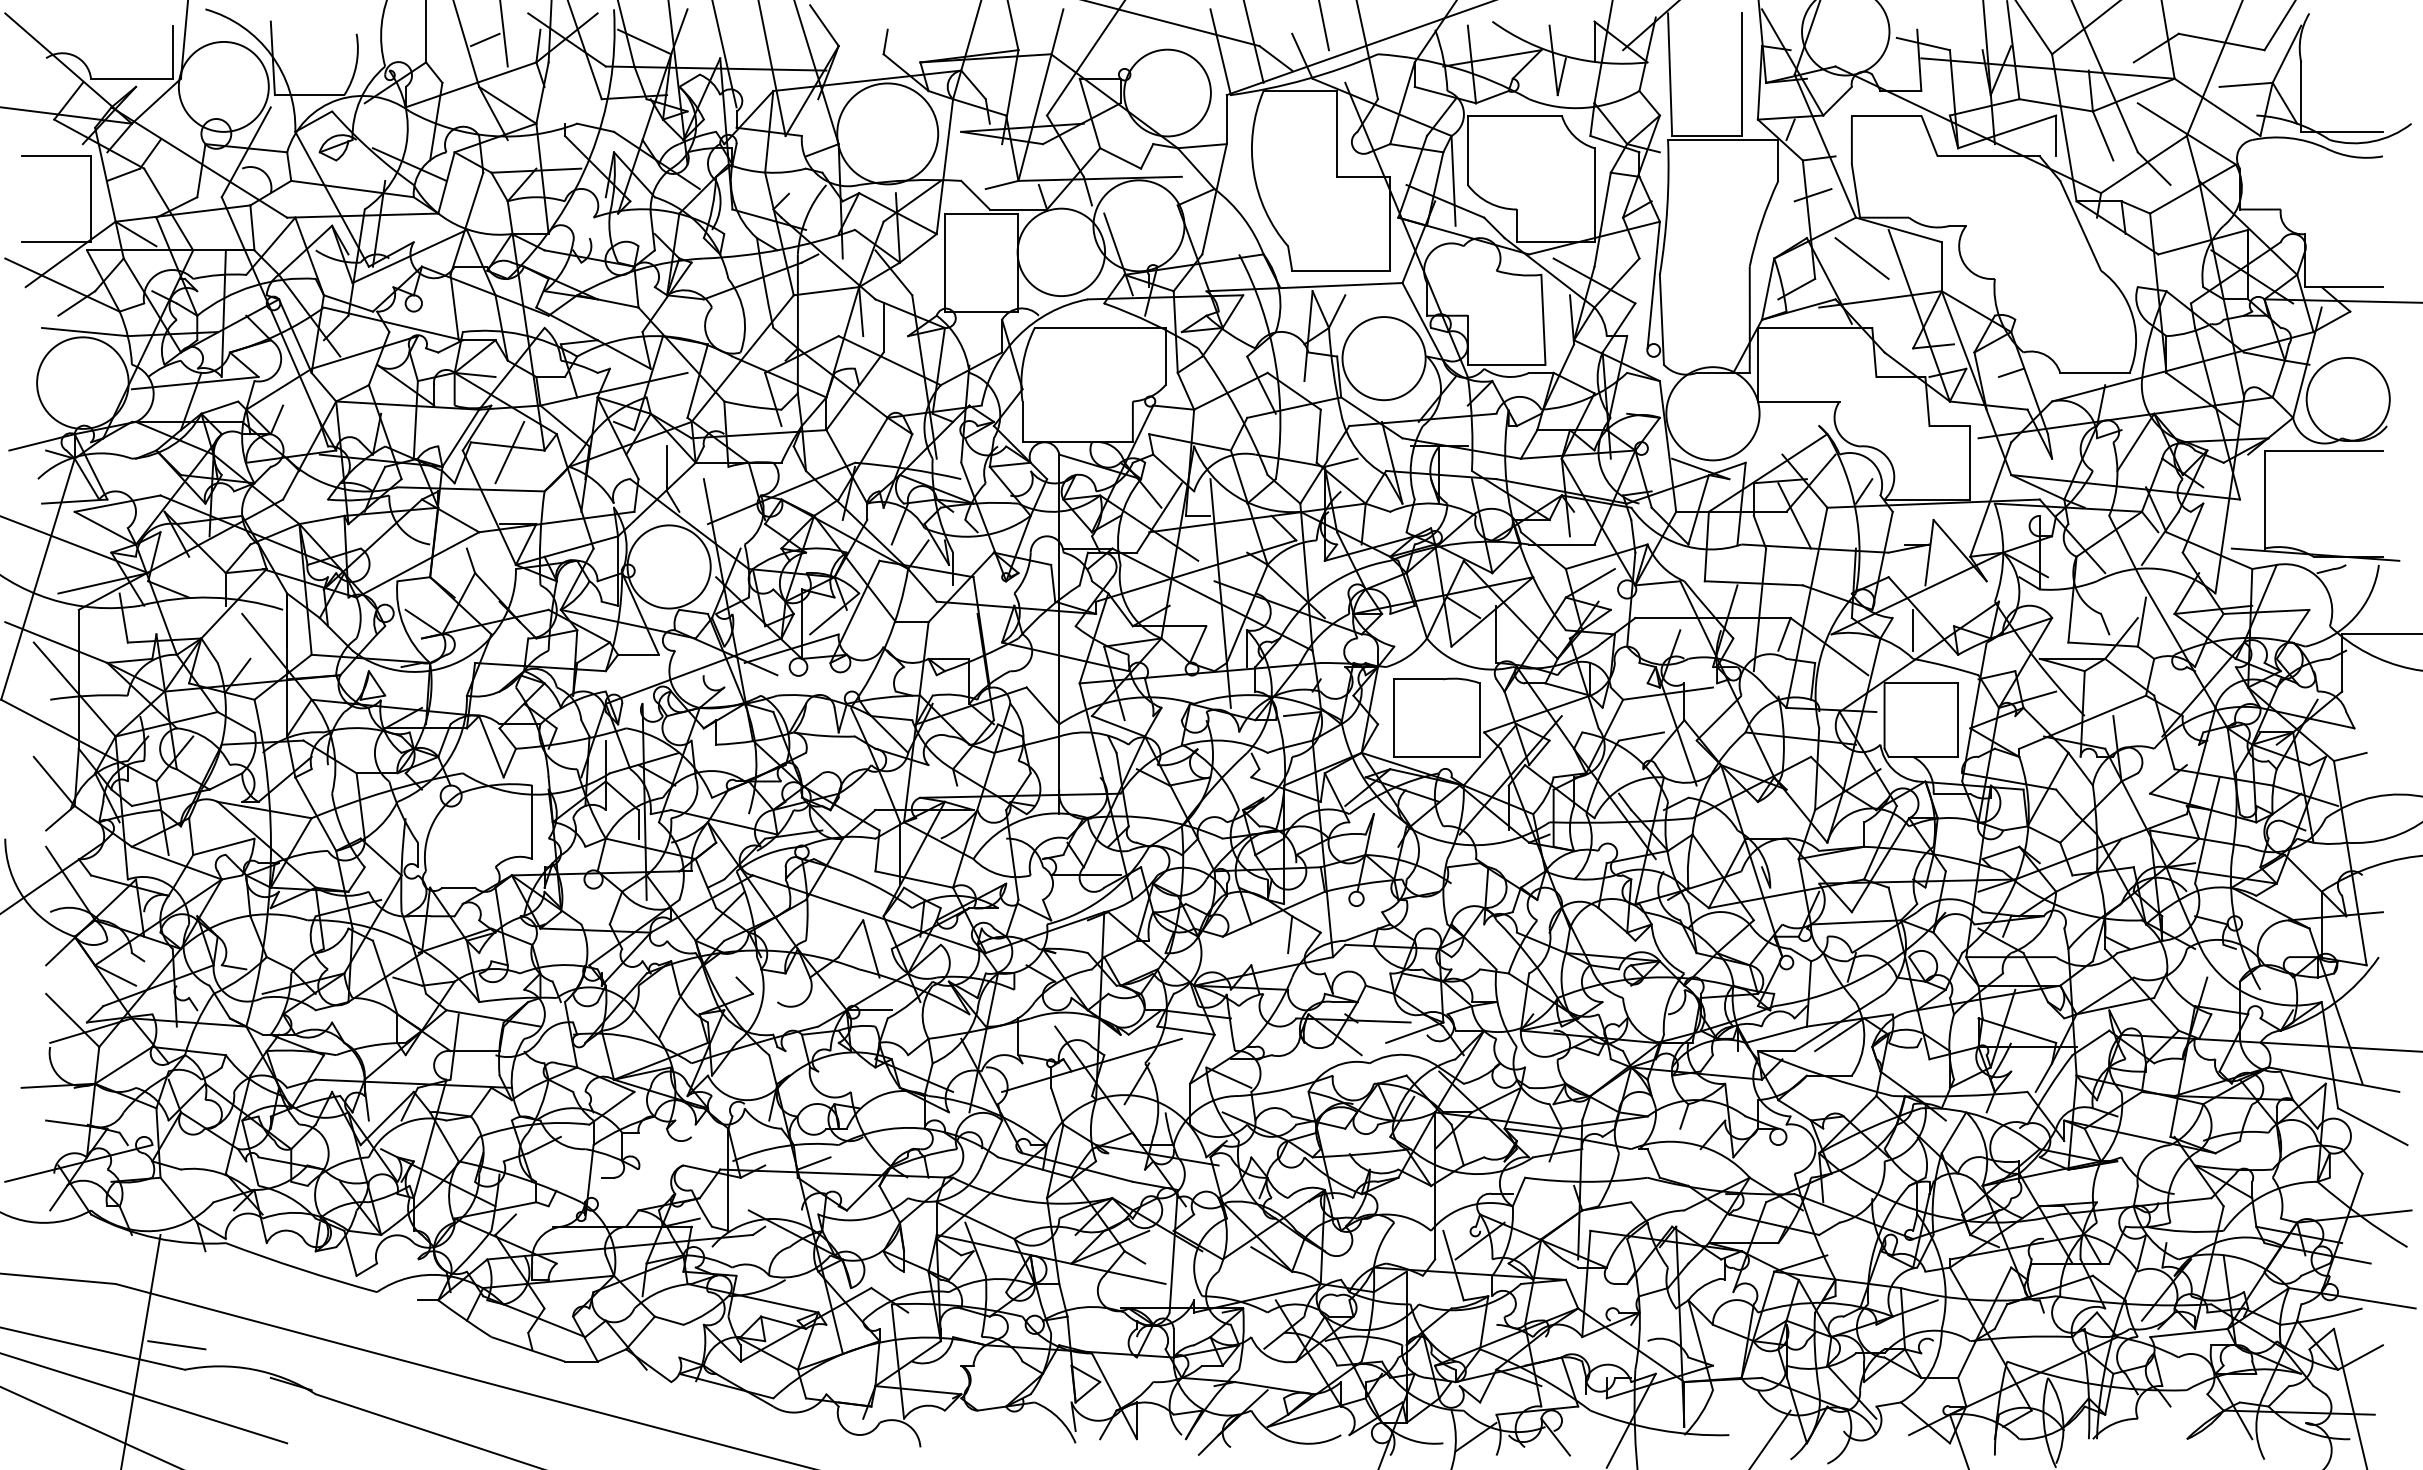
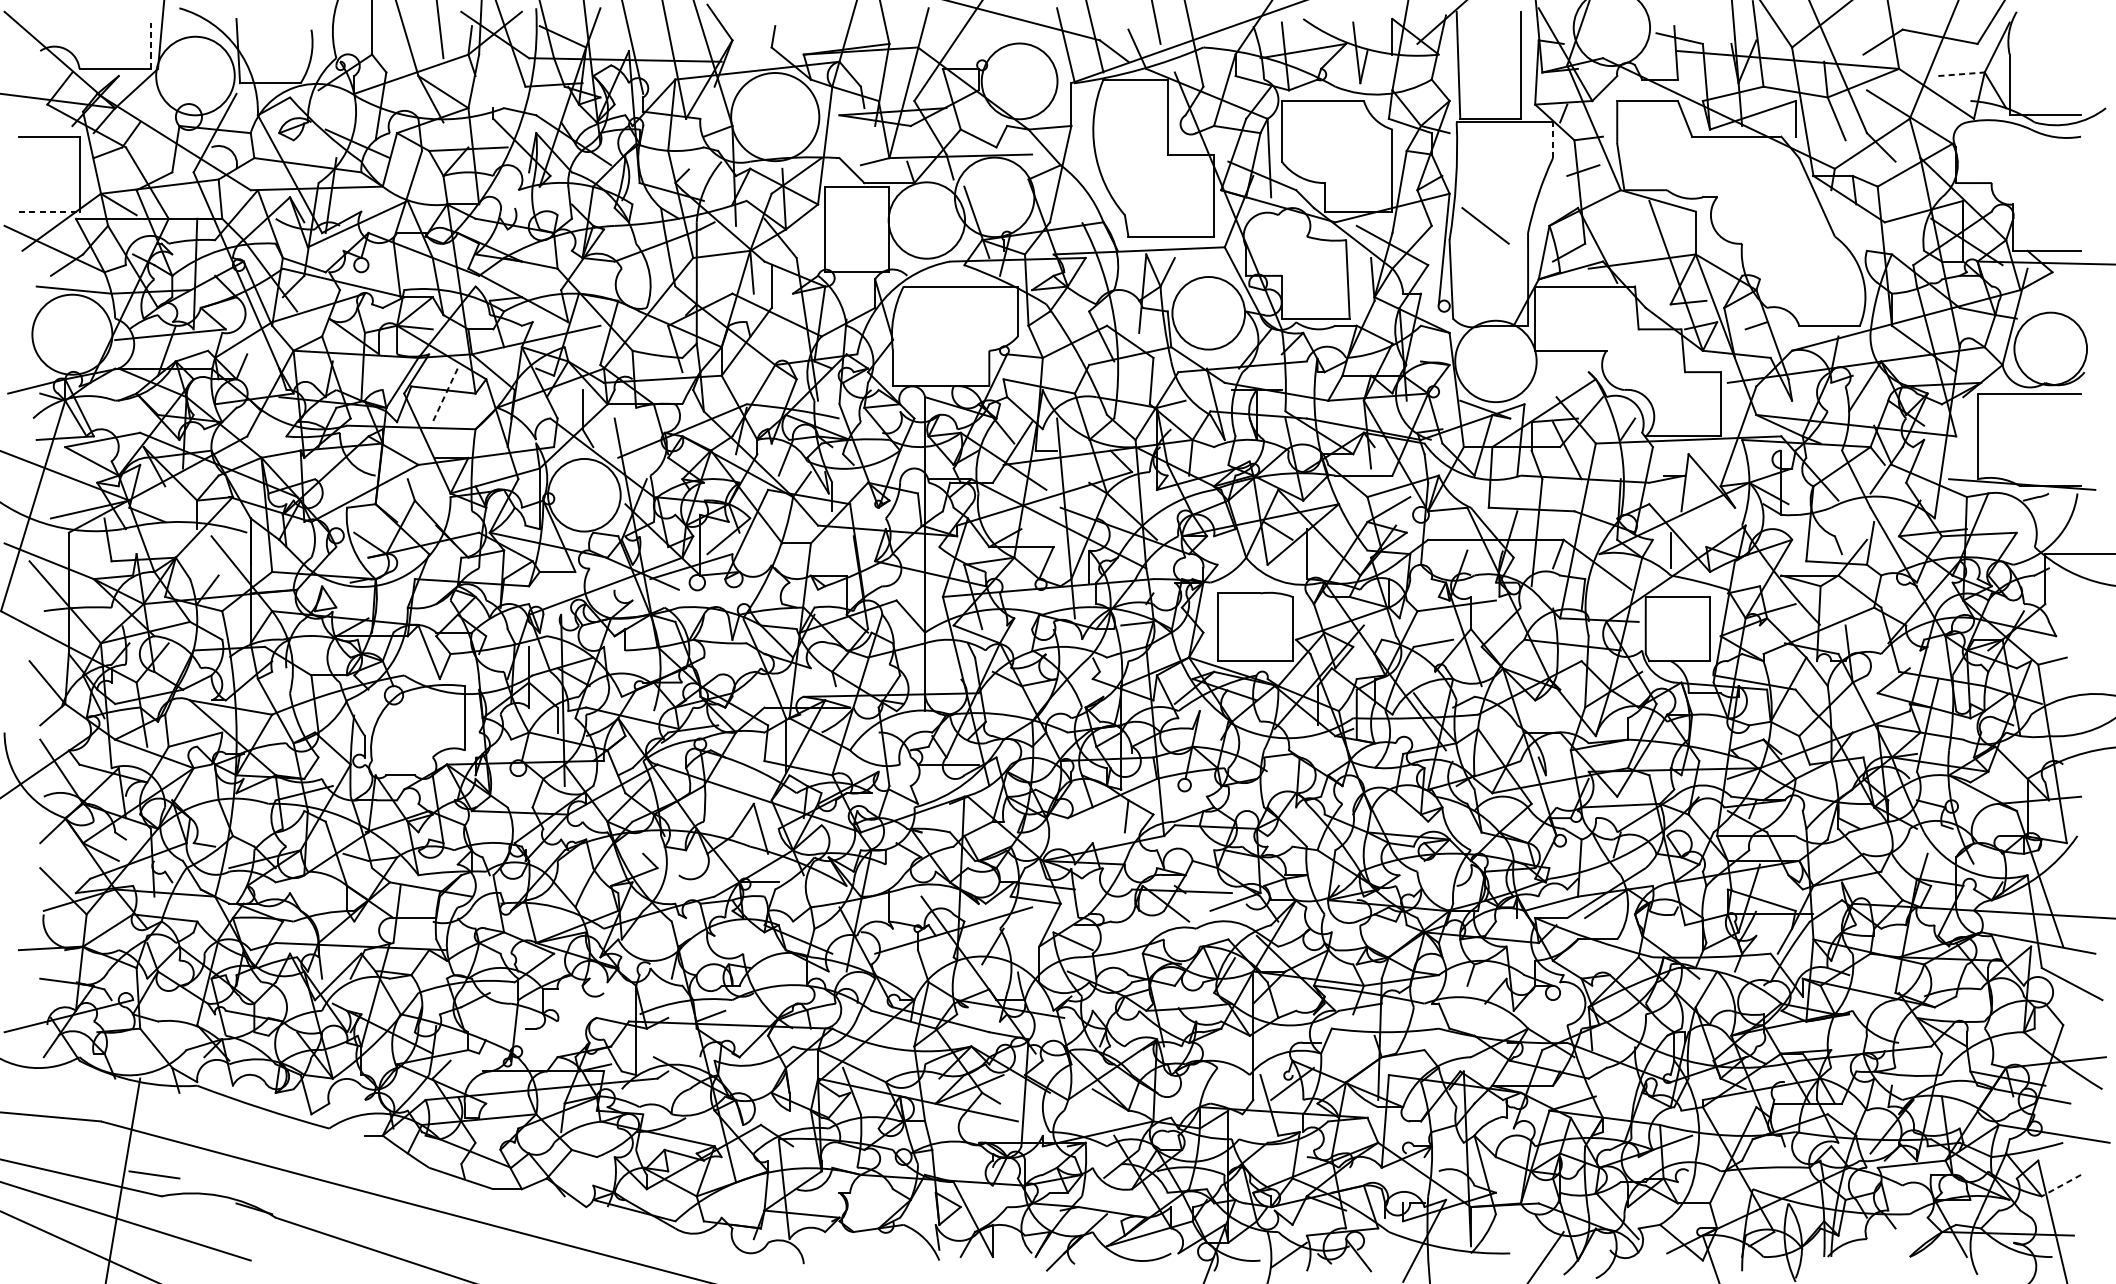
line: (485, 39) -> (423, 34), removed
line: (172, 52) -> (150, 45), solid -> dashed
line: (2246, 84) -> (1961, 73), solid -> dashed
line: (1778, 159) -> (1553, 139), solid -> dashed
line: (56, 242) -> (49, 211), solid -> dashed
line: (1861, 258) -> (1485, 225), moved
line: (509, 452) -> (444, 395), solid -> dashed
line: (2360, 1357) -> (2061, 1185), solid -> dashed

